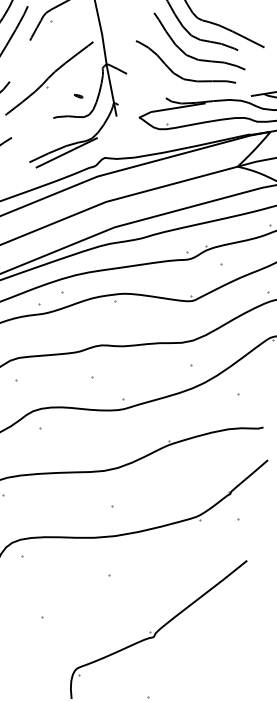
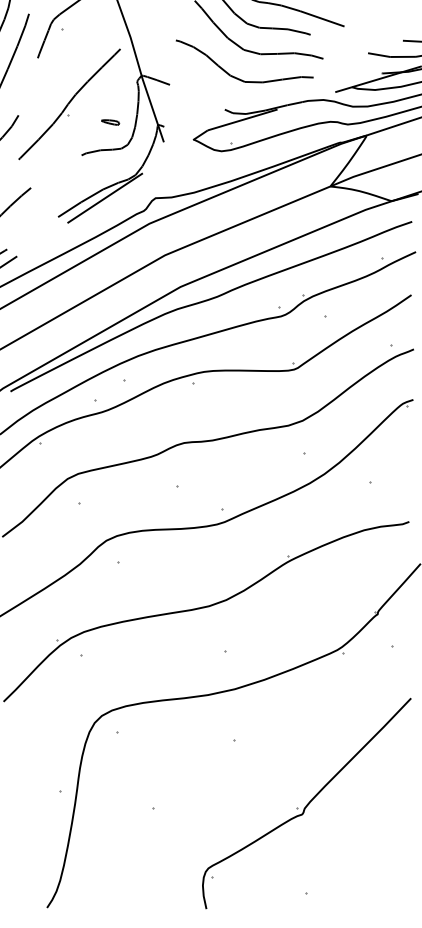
part: (78, 96) -> (110, 122), size x1.6

